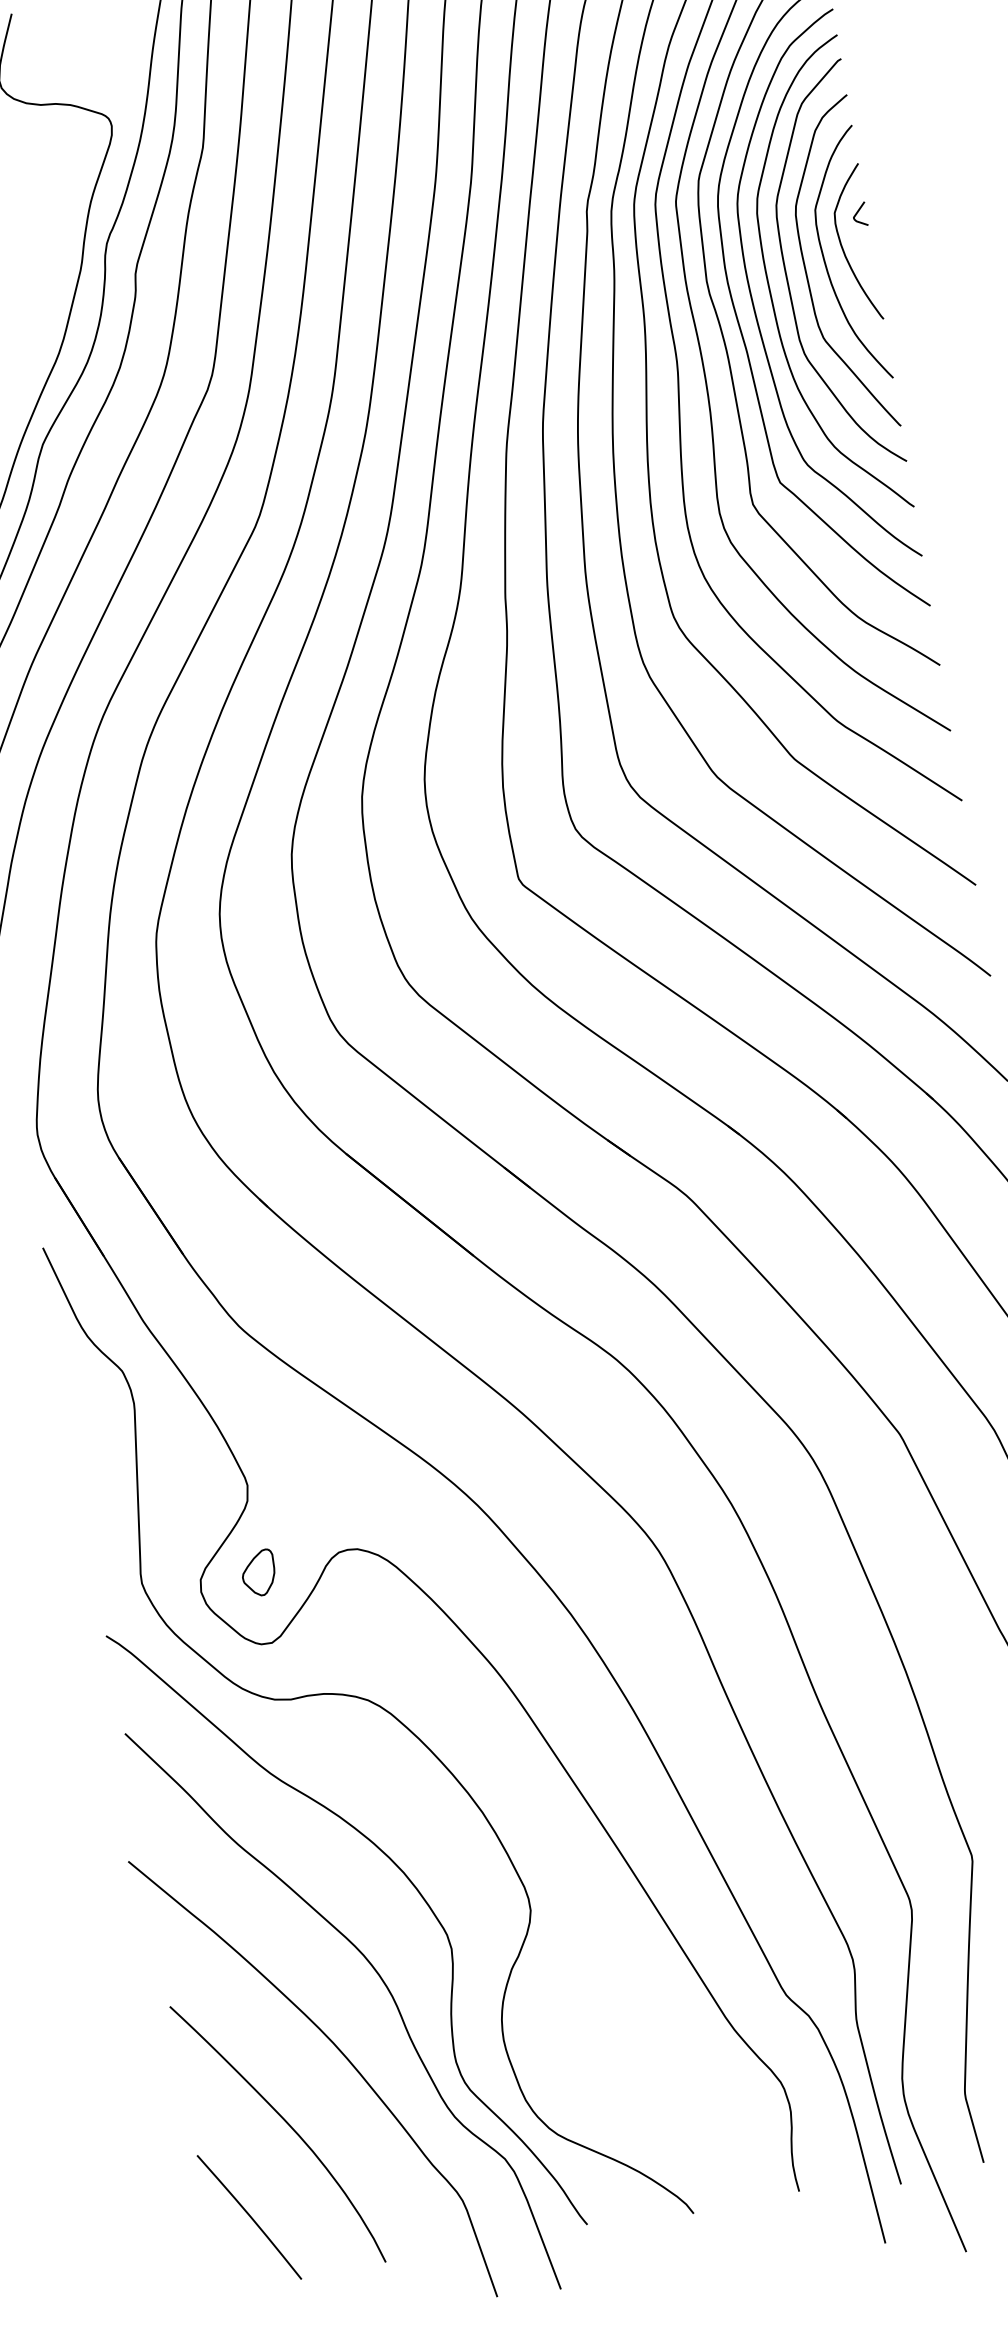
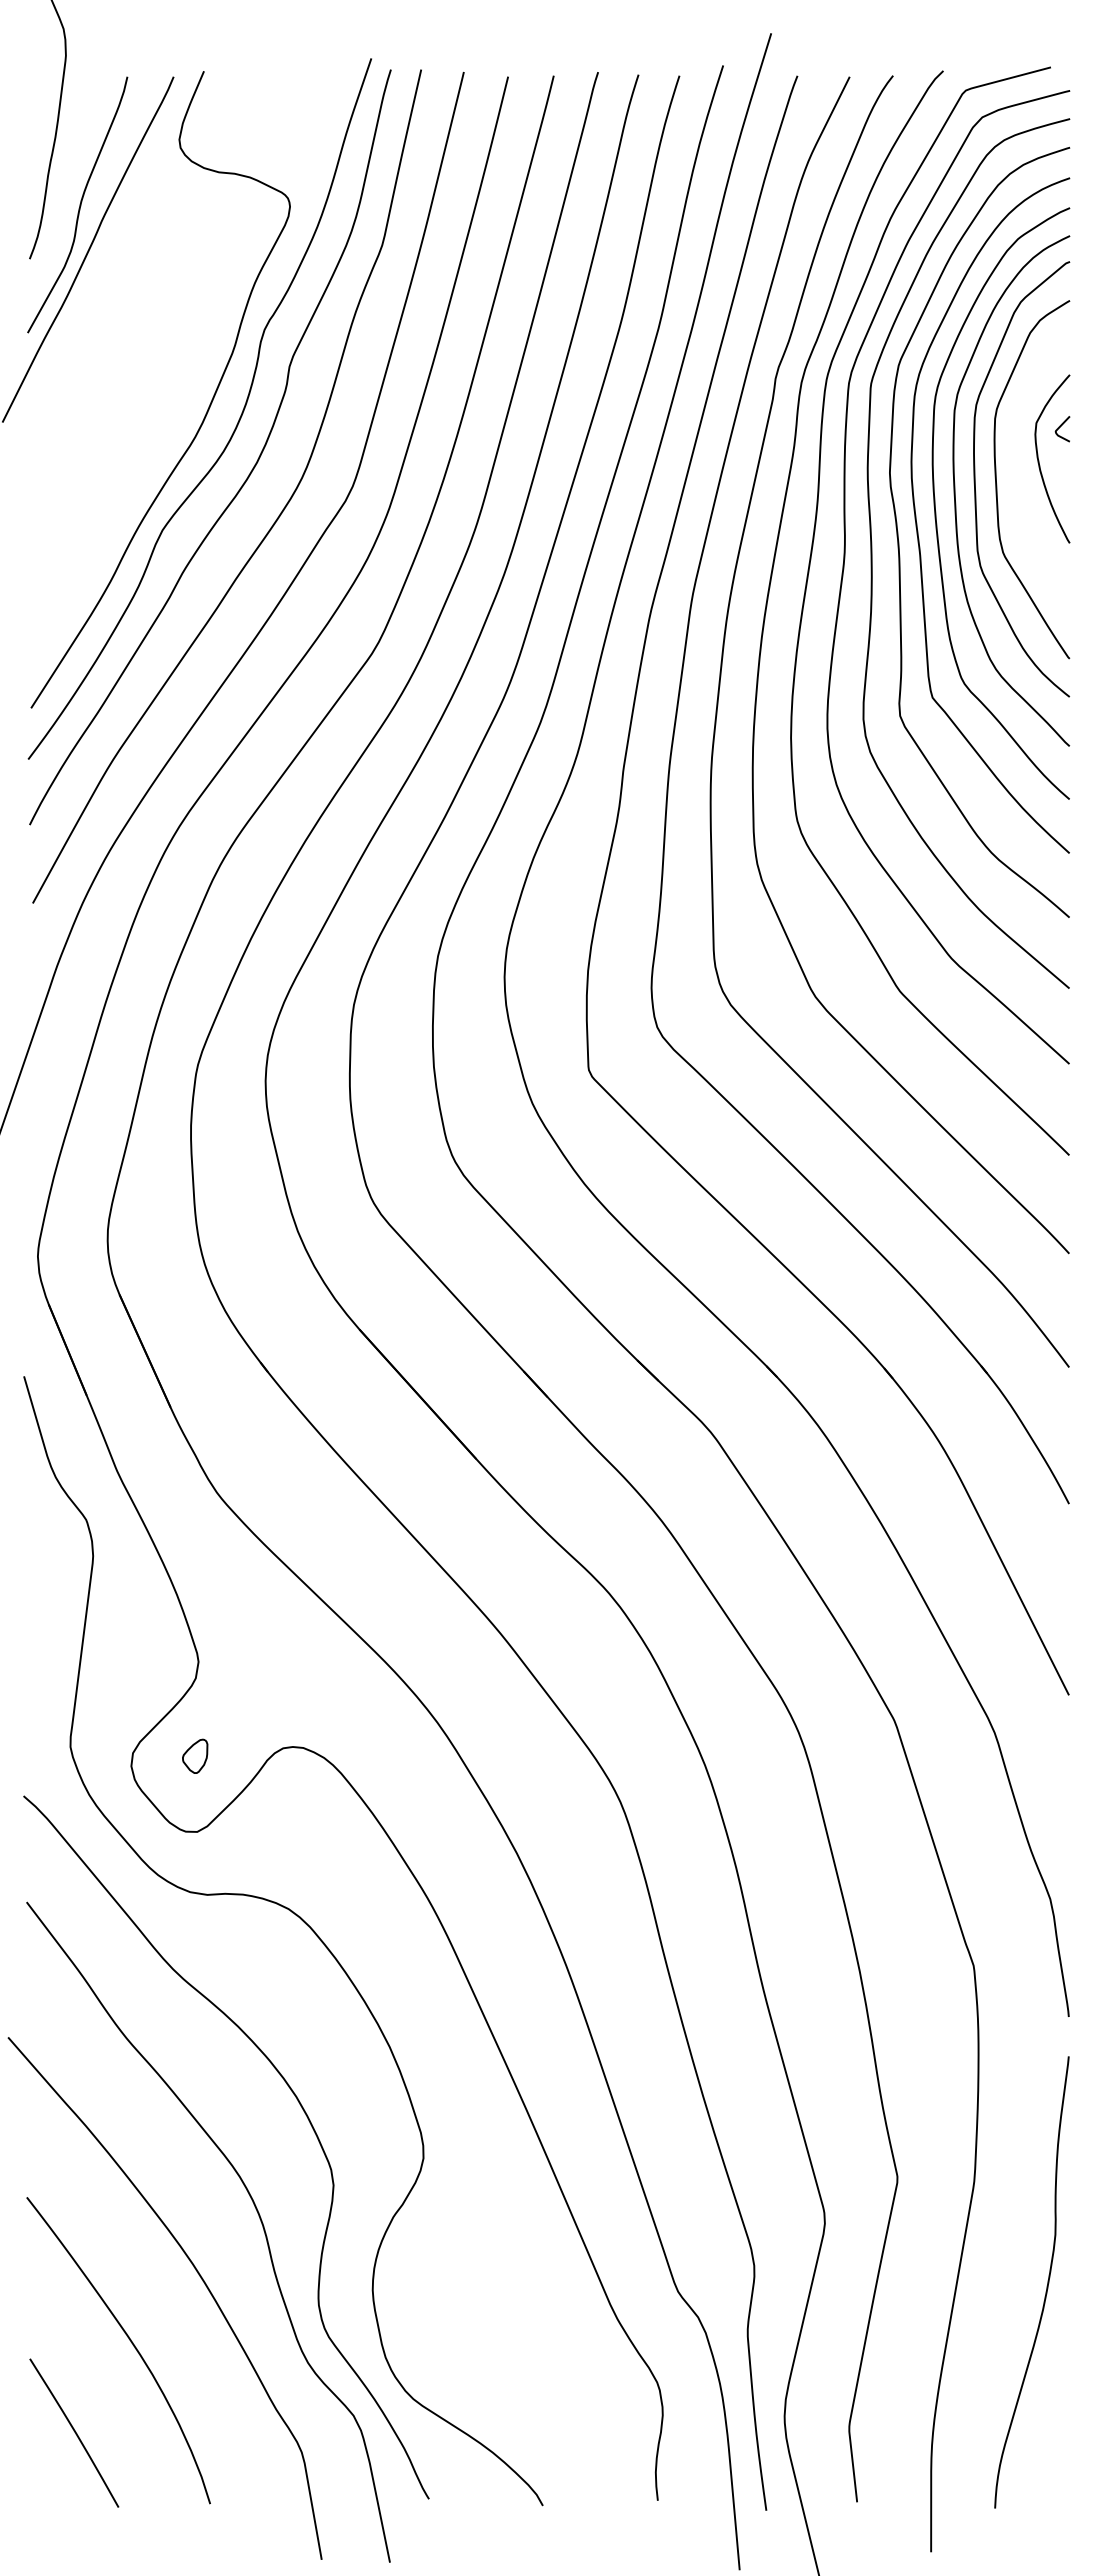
curve: (825, 259) -> (1018, 470), removed
part: (258, 1573) -> (194, 1756), size x0.7

